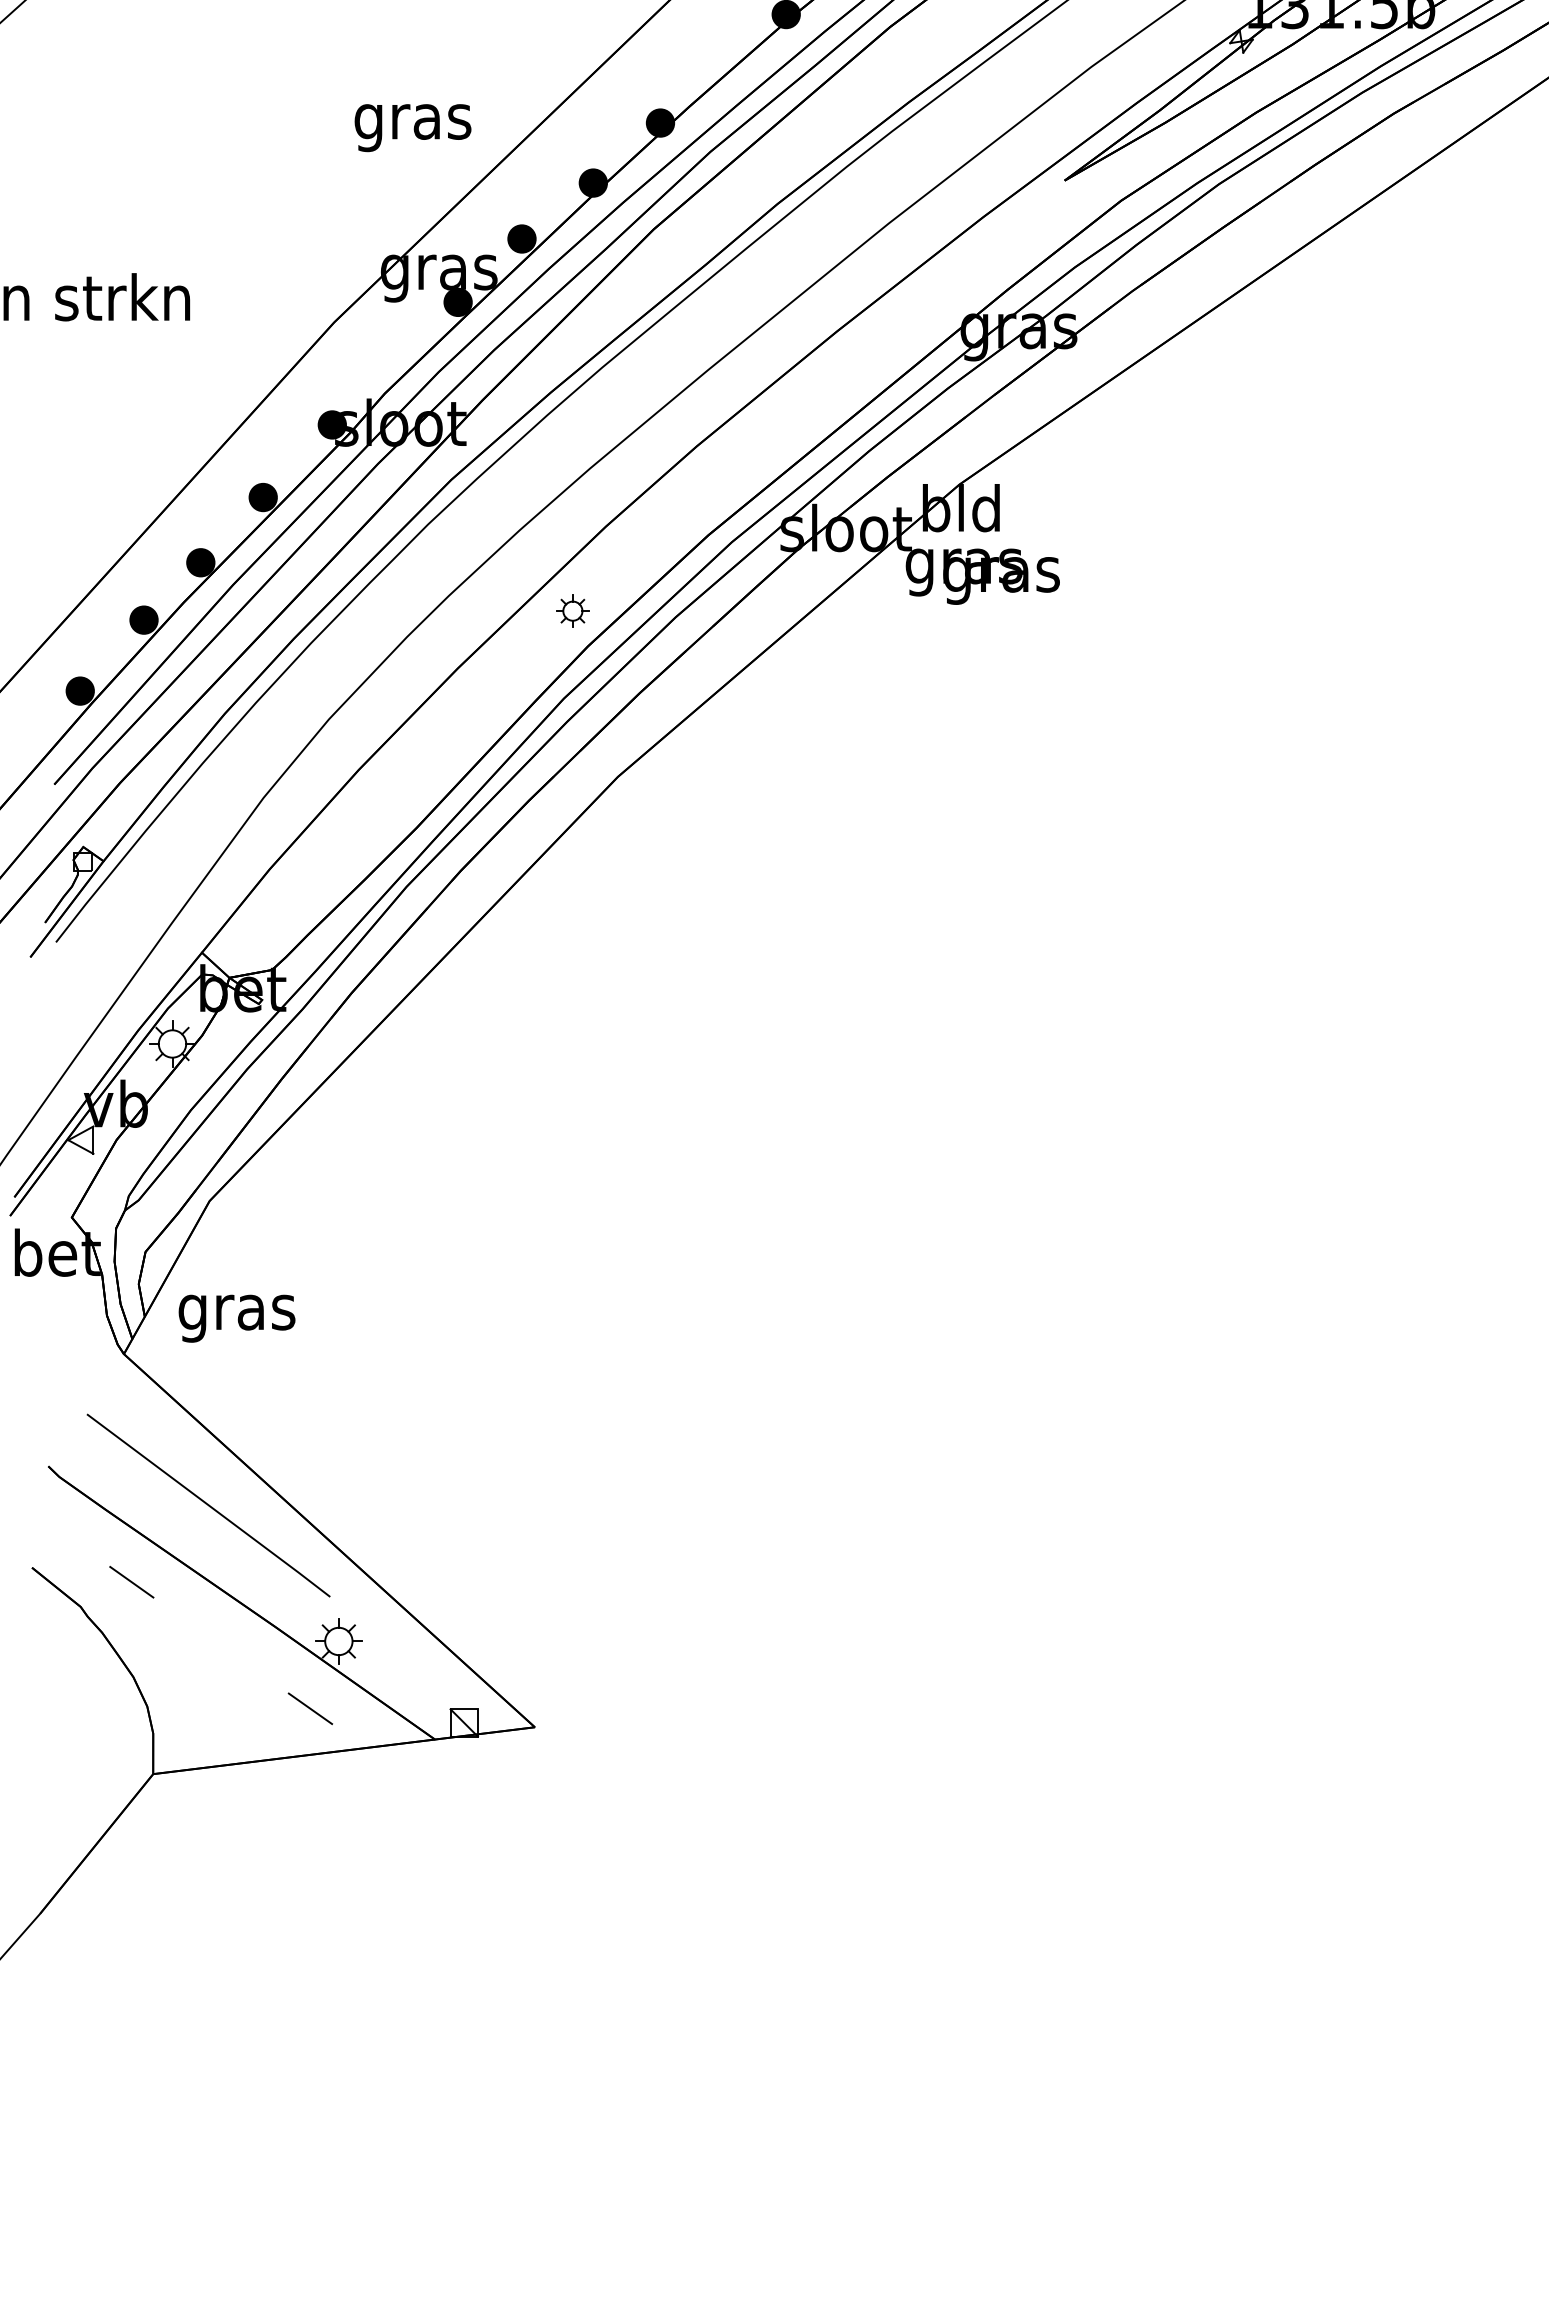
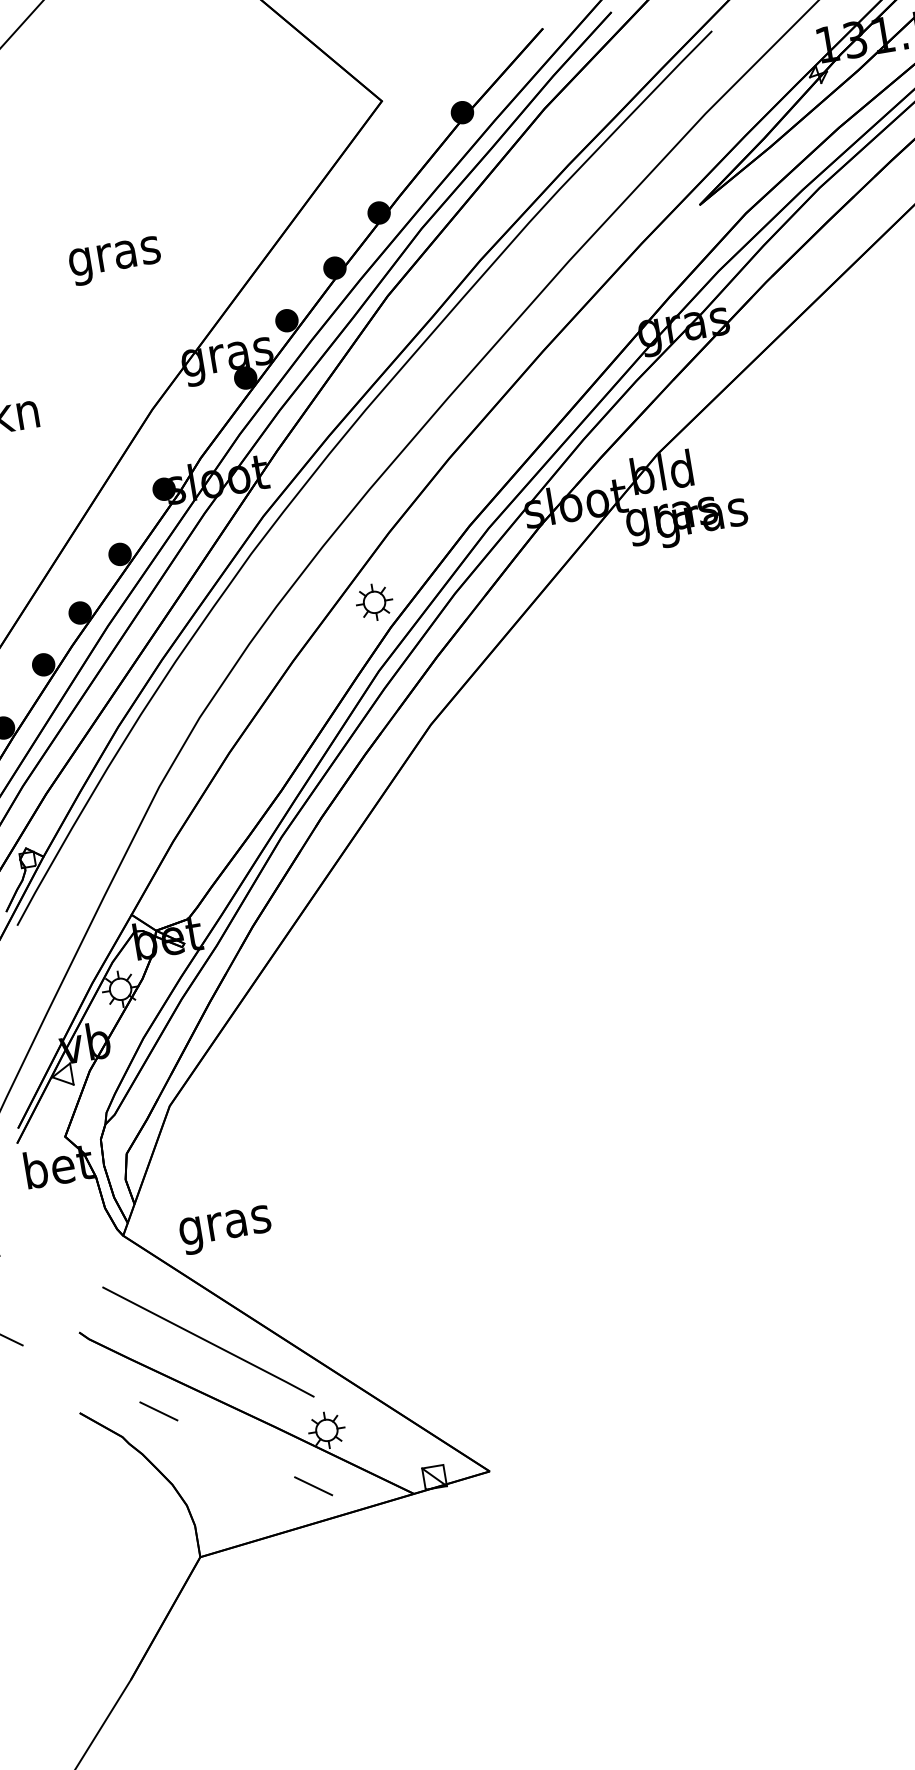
text: (412, 128) -> (115, 261), moved
part: (572, 610) -> (374, 601), size x1.43
text: (236, 1318) -> (225, 1230), moved

